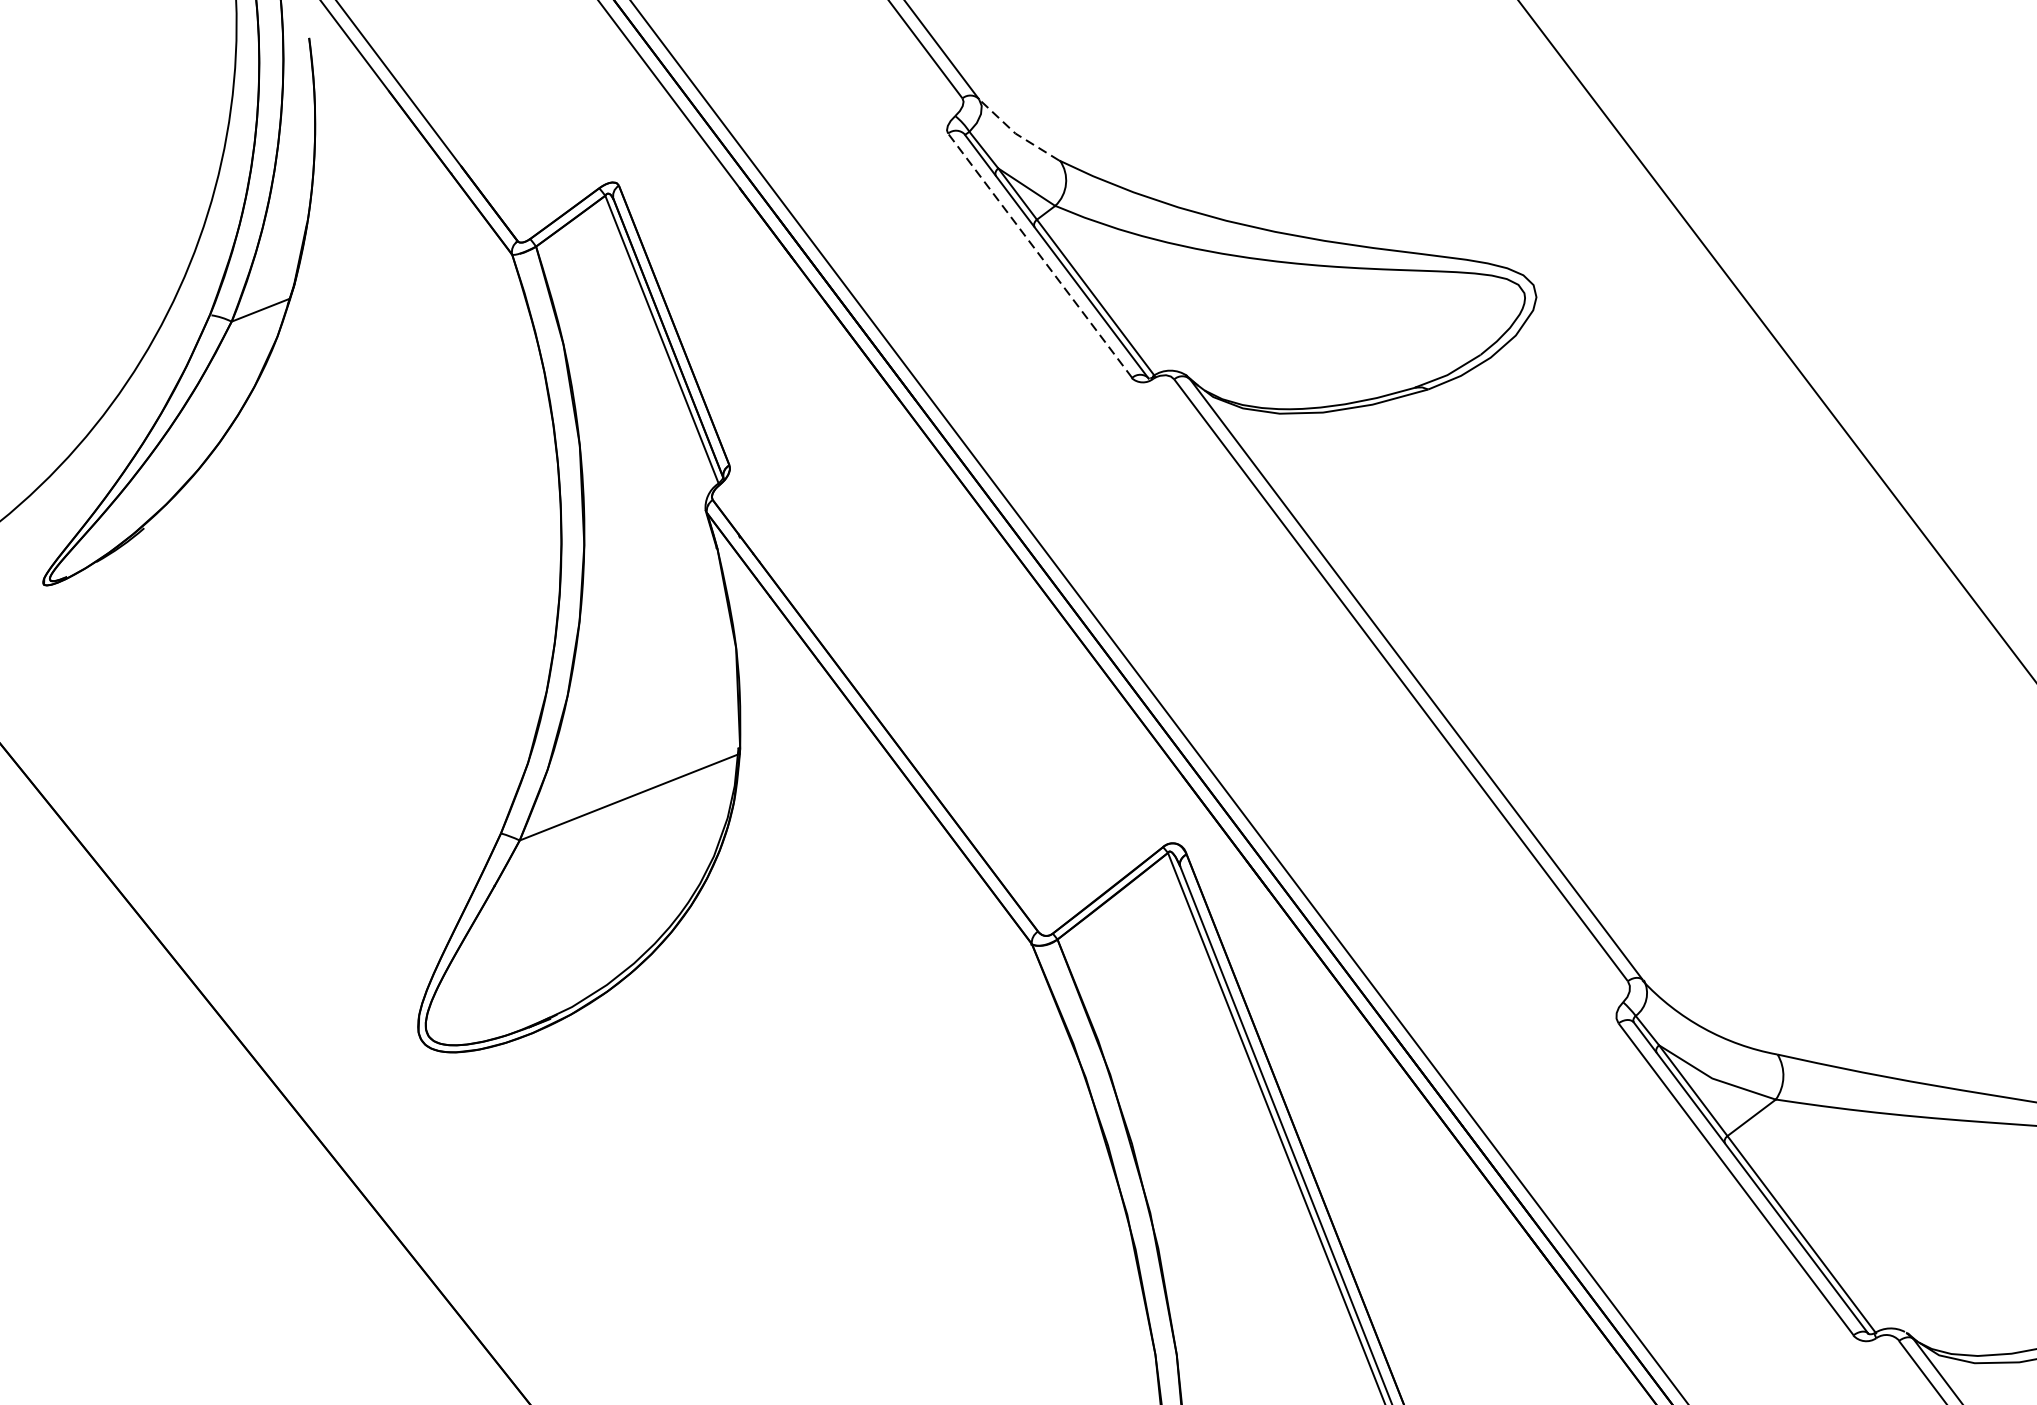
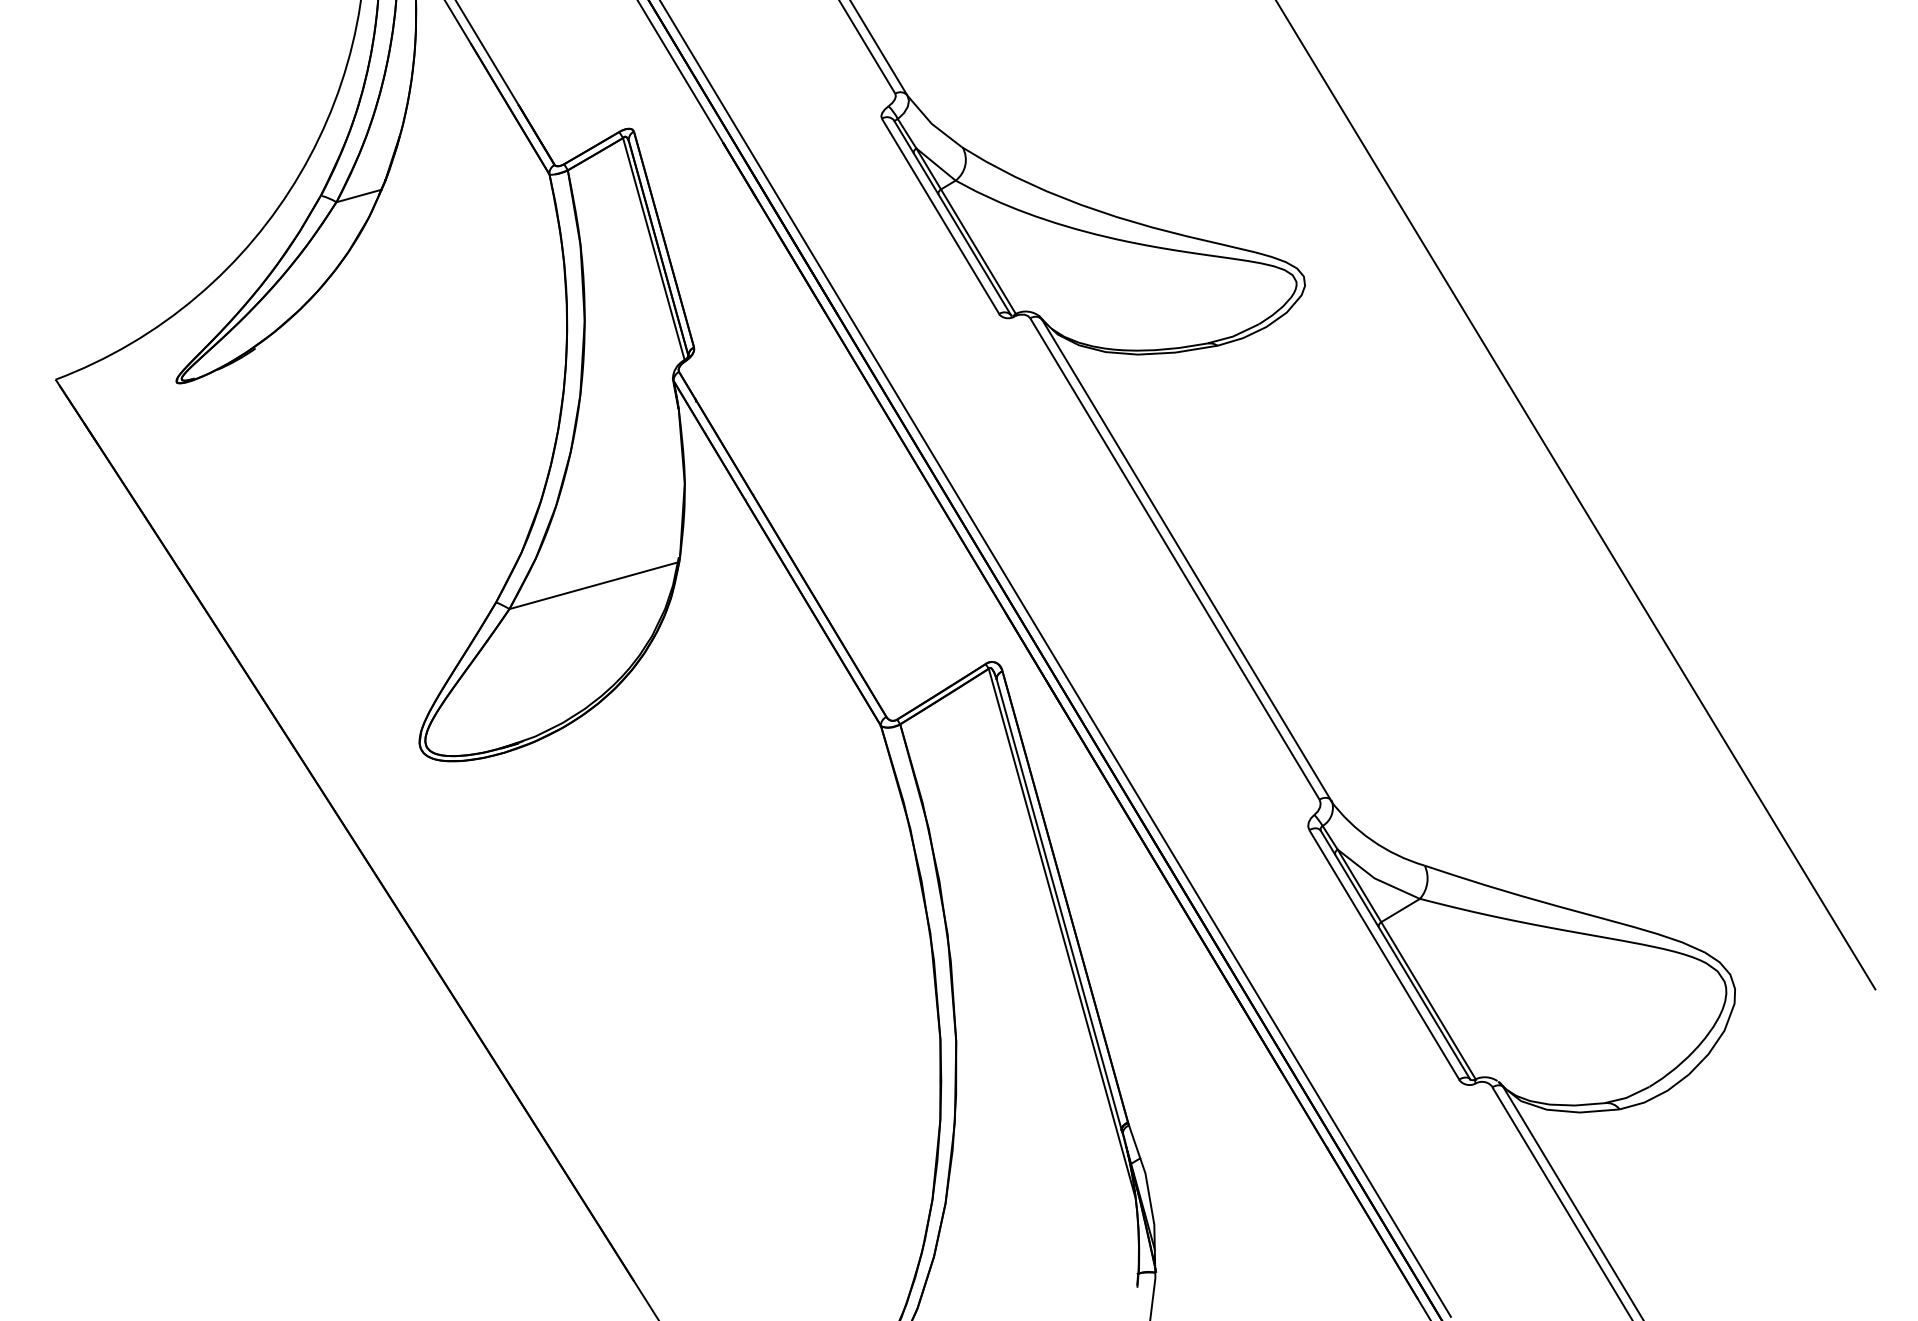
line: (1014, 133) -> (931, 123), dashed -> solid
line: (1040, 255) -> (940, 216), dashed -> solid

